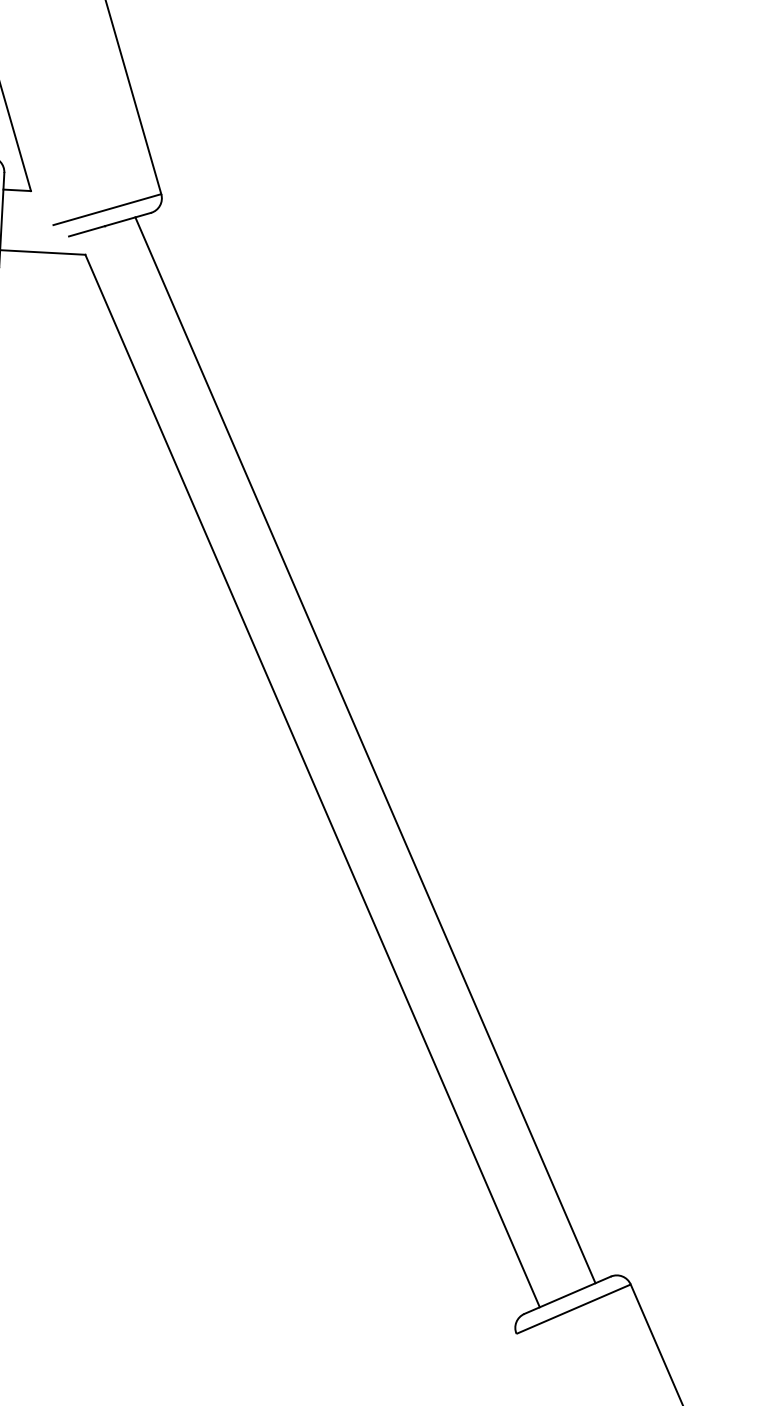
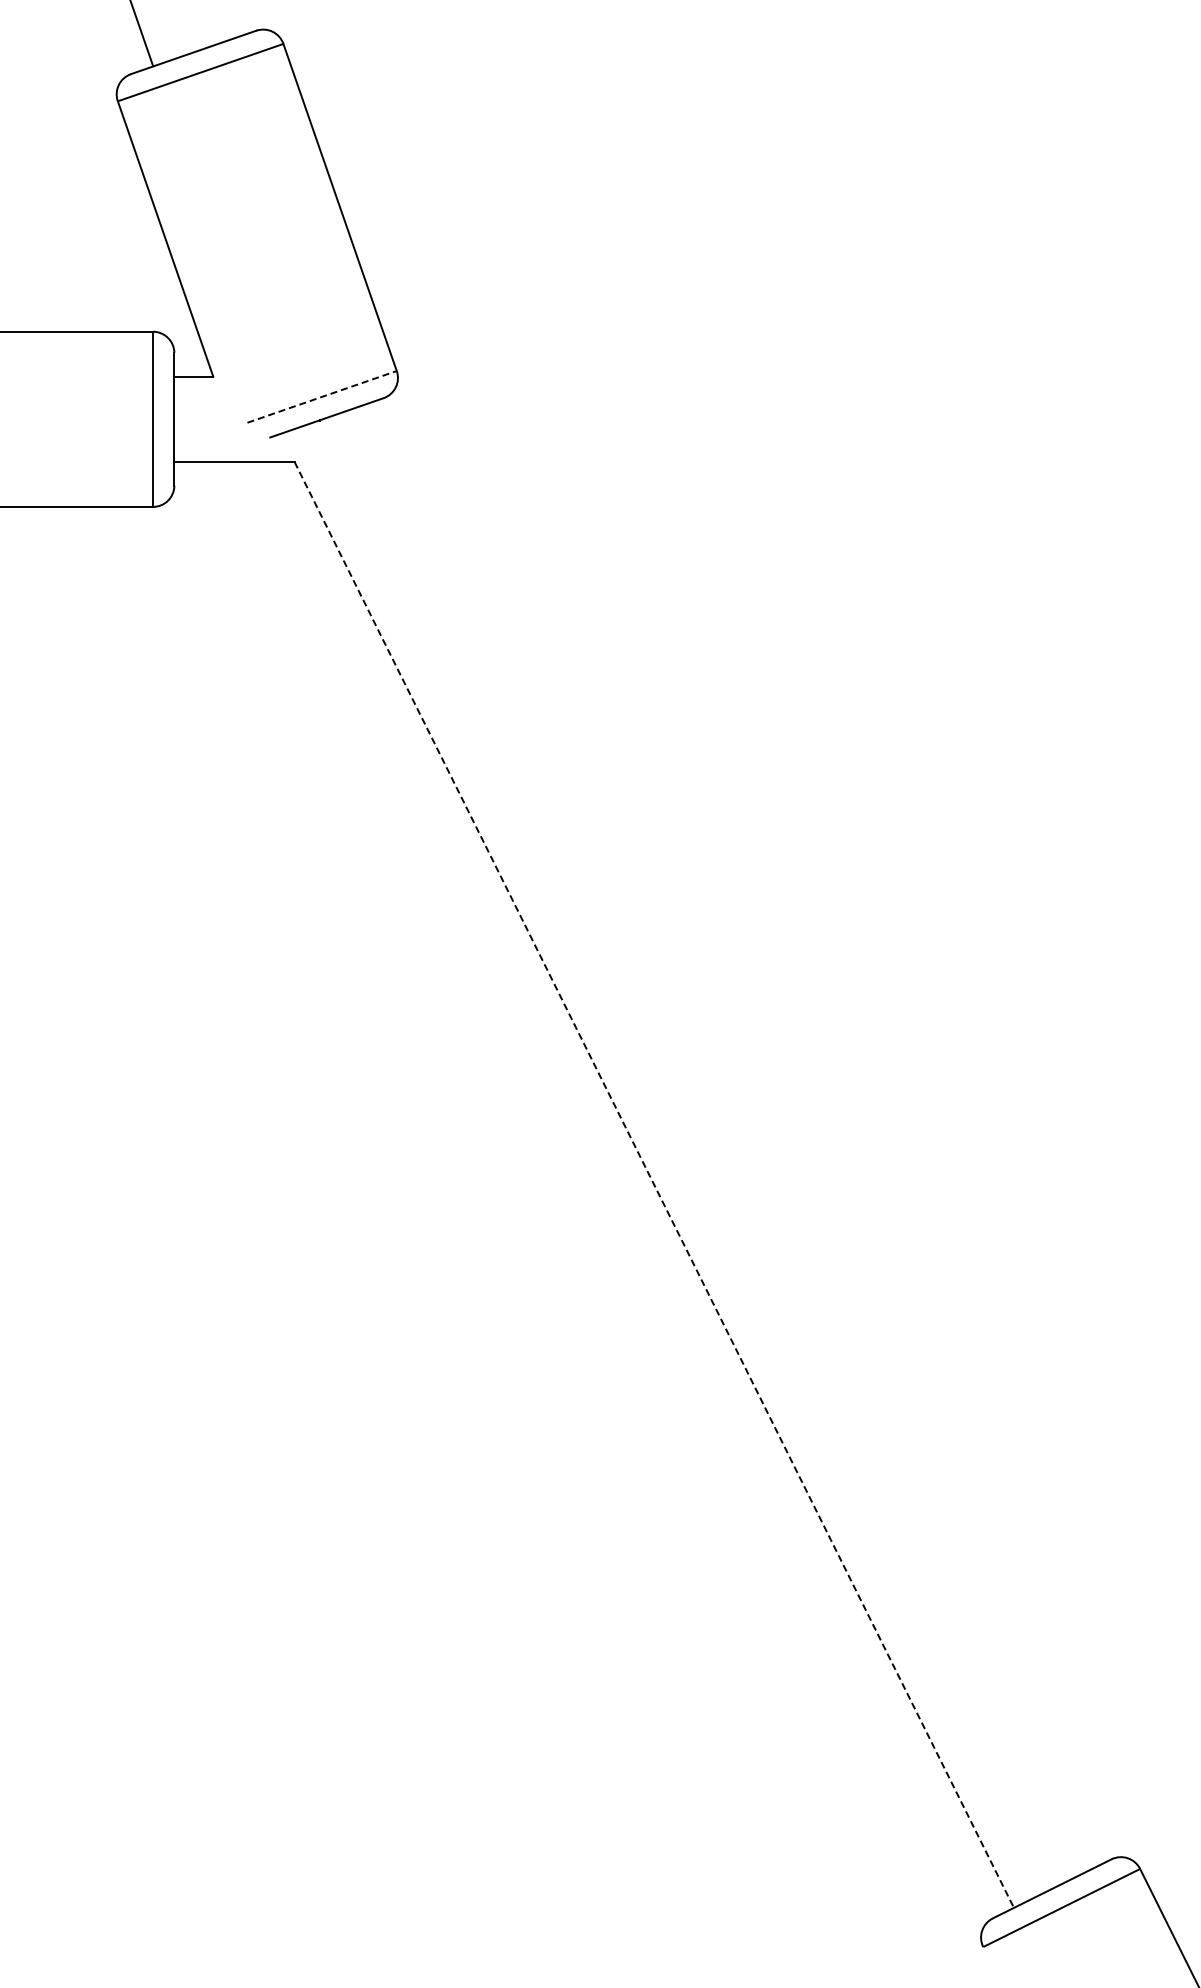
line: (106, 210) -> (321, 397), solid -> dashed
line: (365, 750) -> (726, 1137), removed
line: (312, 781) -> (654, 1185), solid -> dashed

